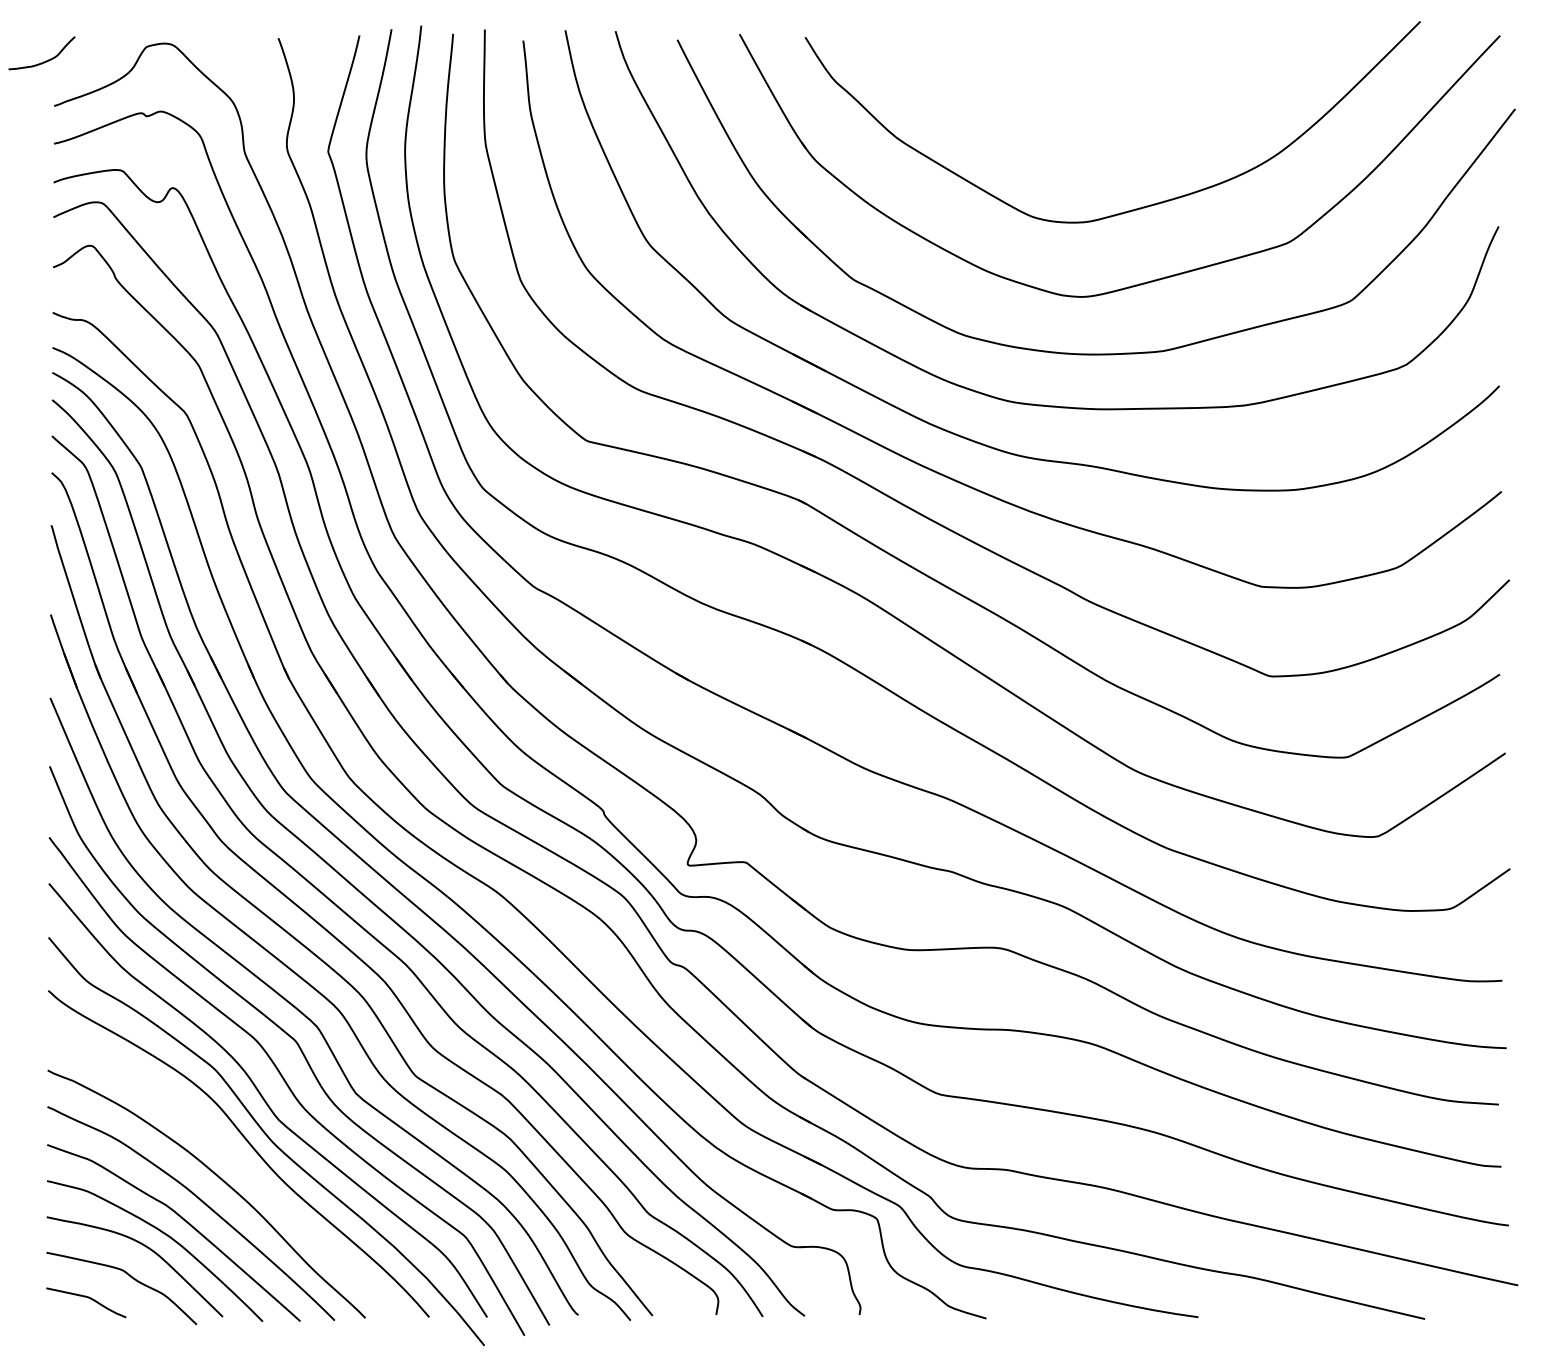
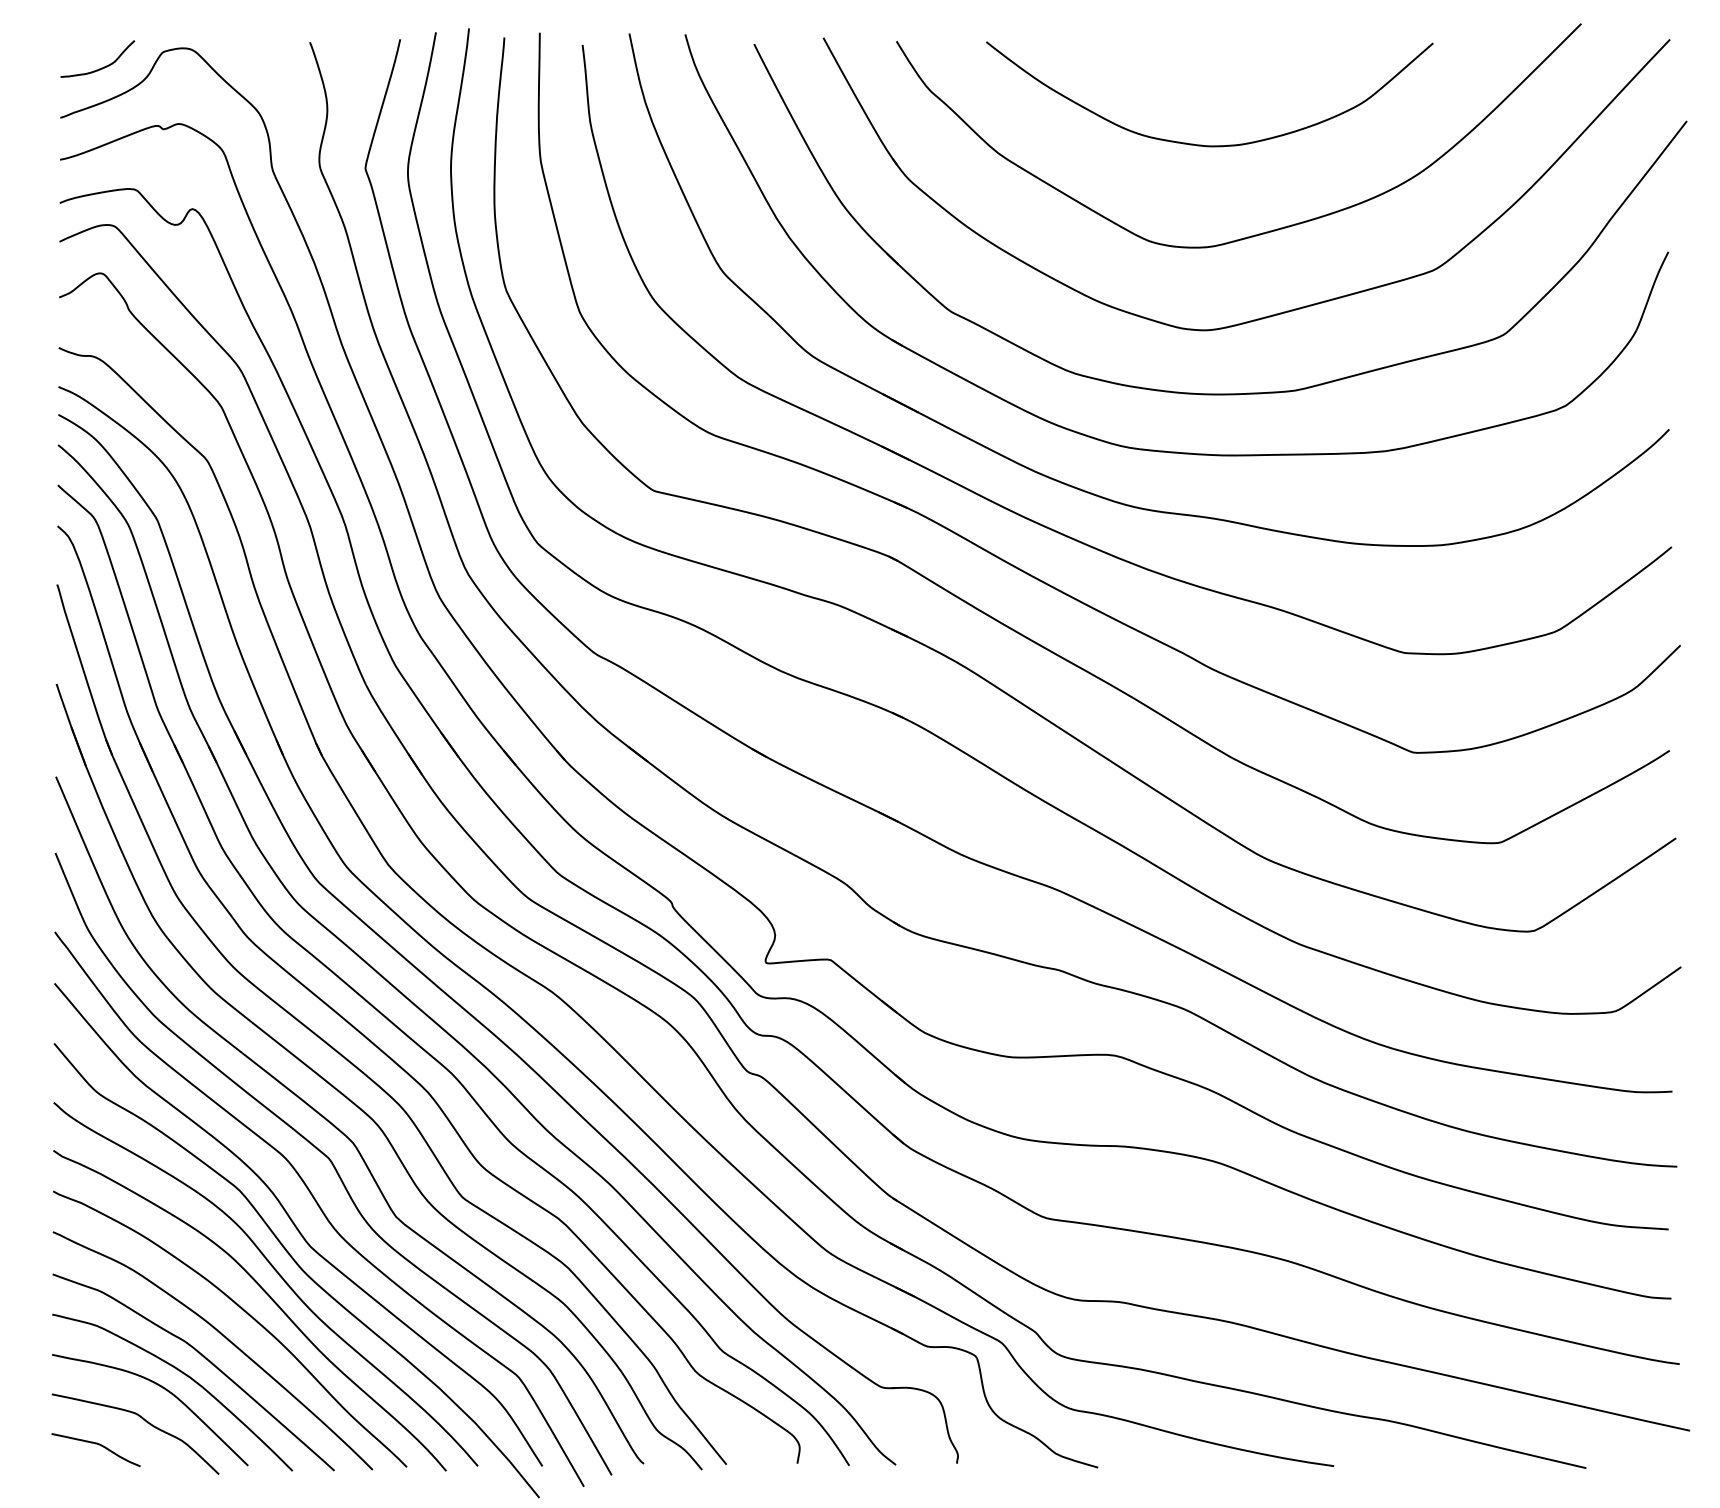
curve: (45, 60) -> (101, 67), moved
curve: (1080, 129) -> (1202, 144), added
curve: (238, 1162) -> (265, 1293), added

